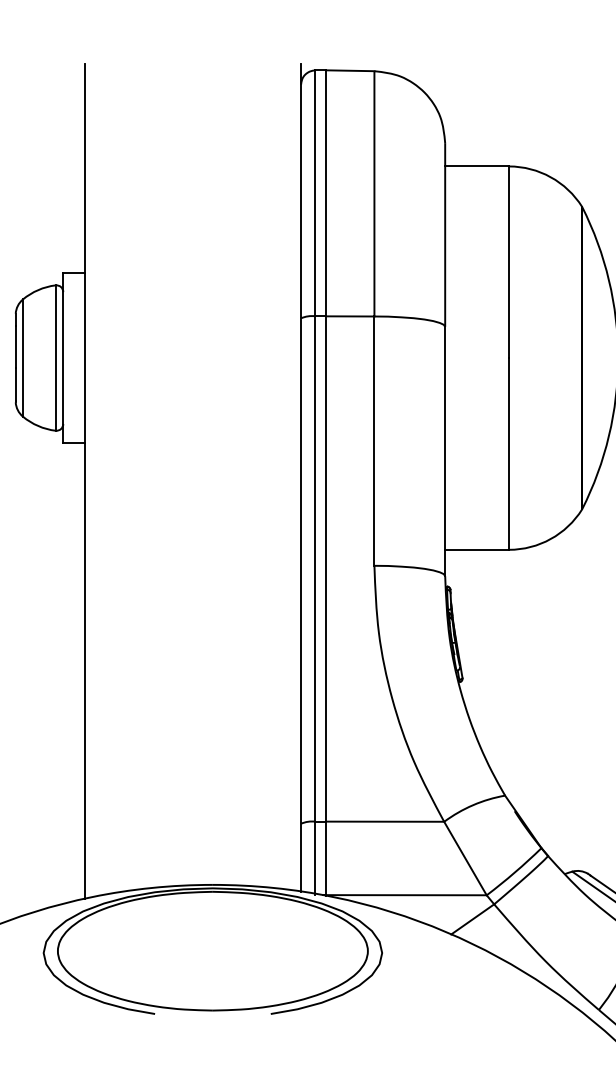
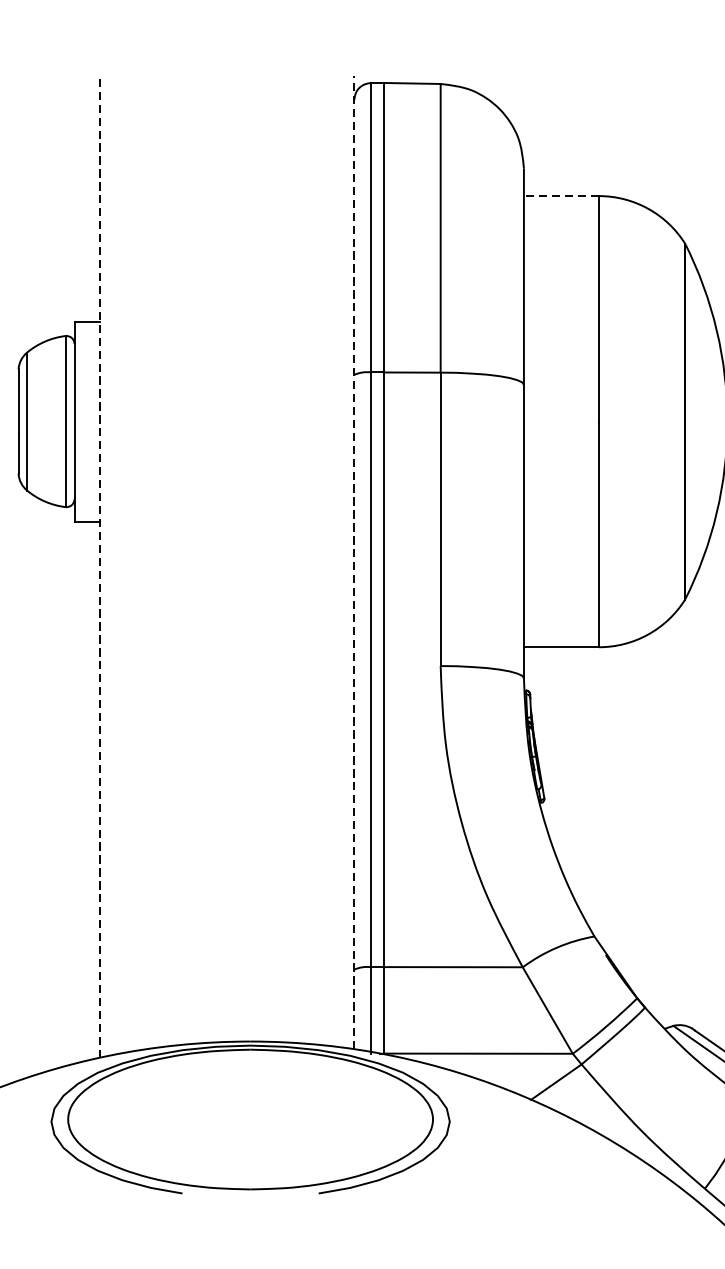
line: (477, 166) -> (561, 196), solid -> dashed
line: (301, 477) -> (354, 562), solid -> dashed
line: (84, 480) -> (99, 565), solid -> dashed

